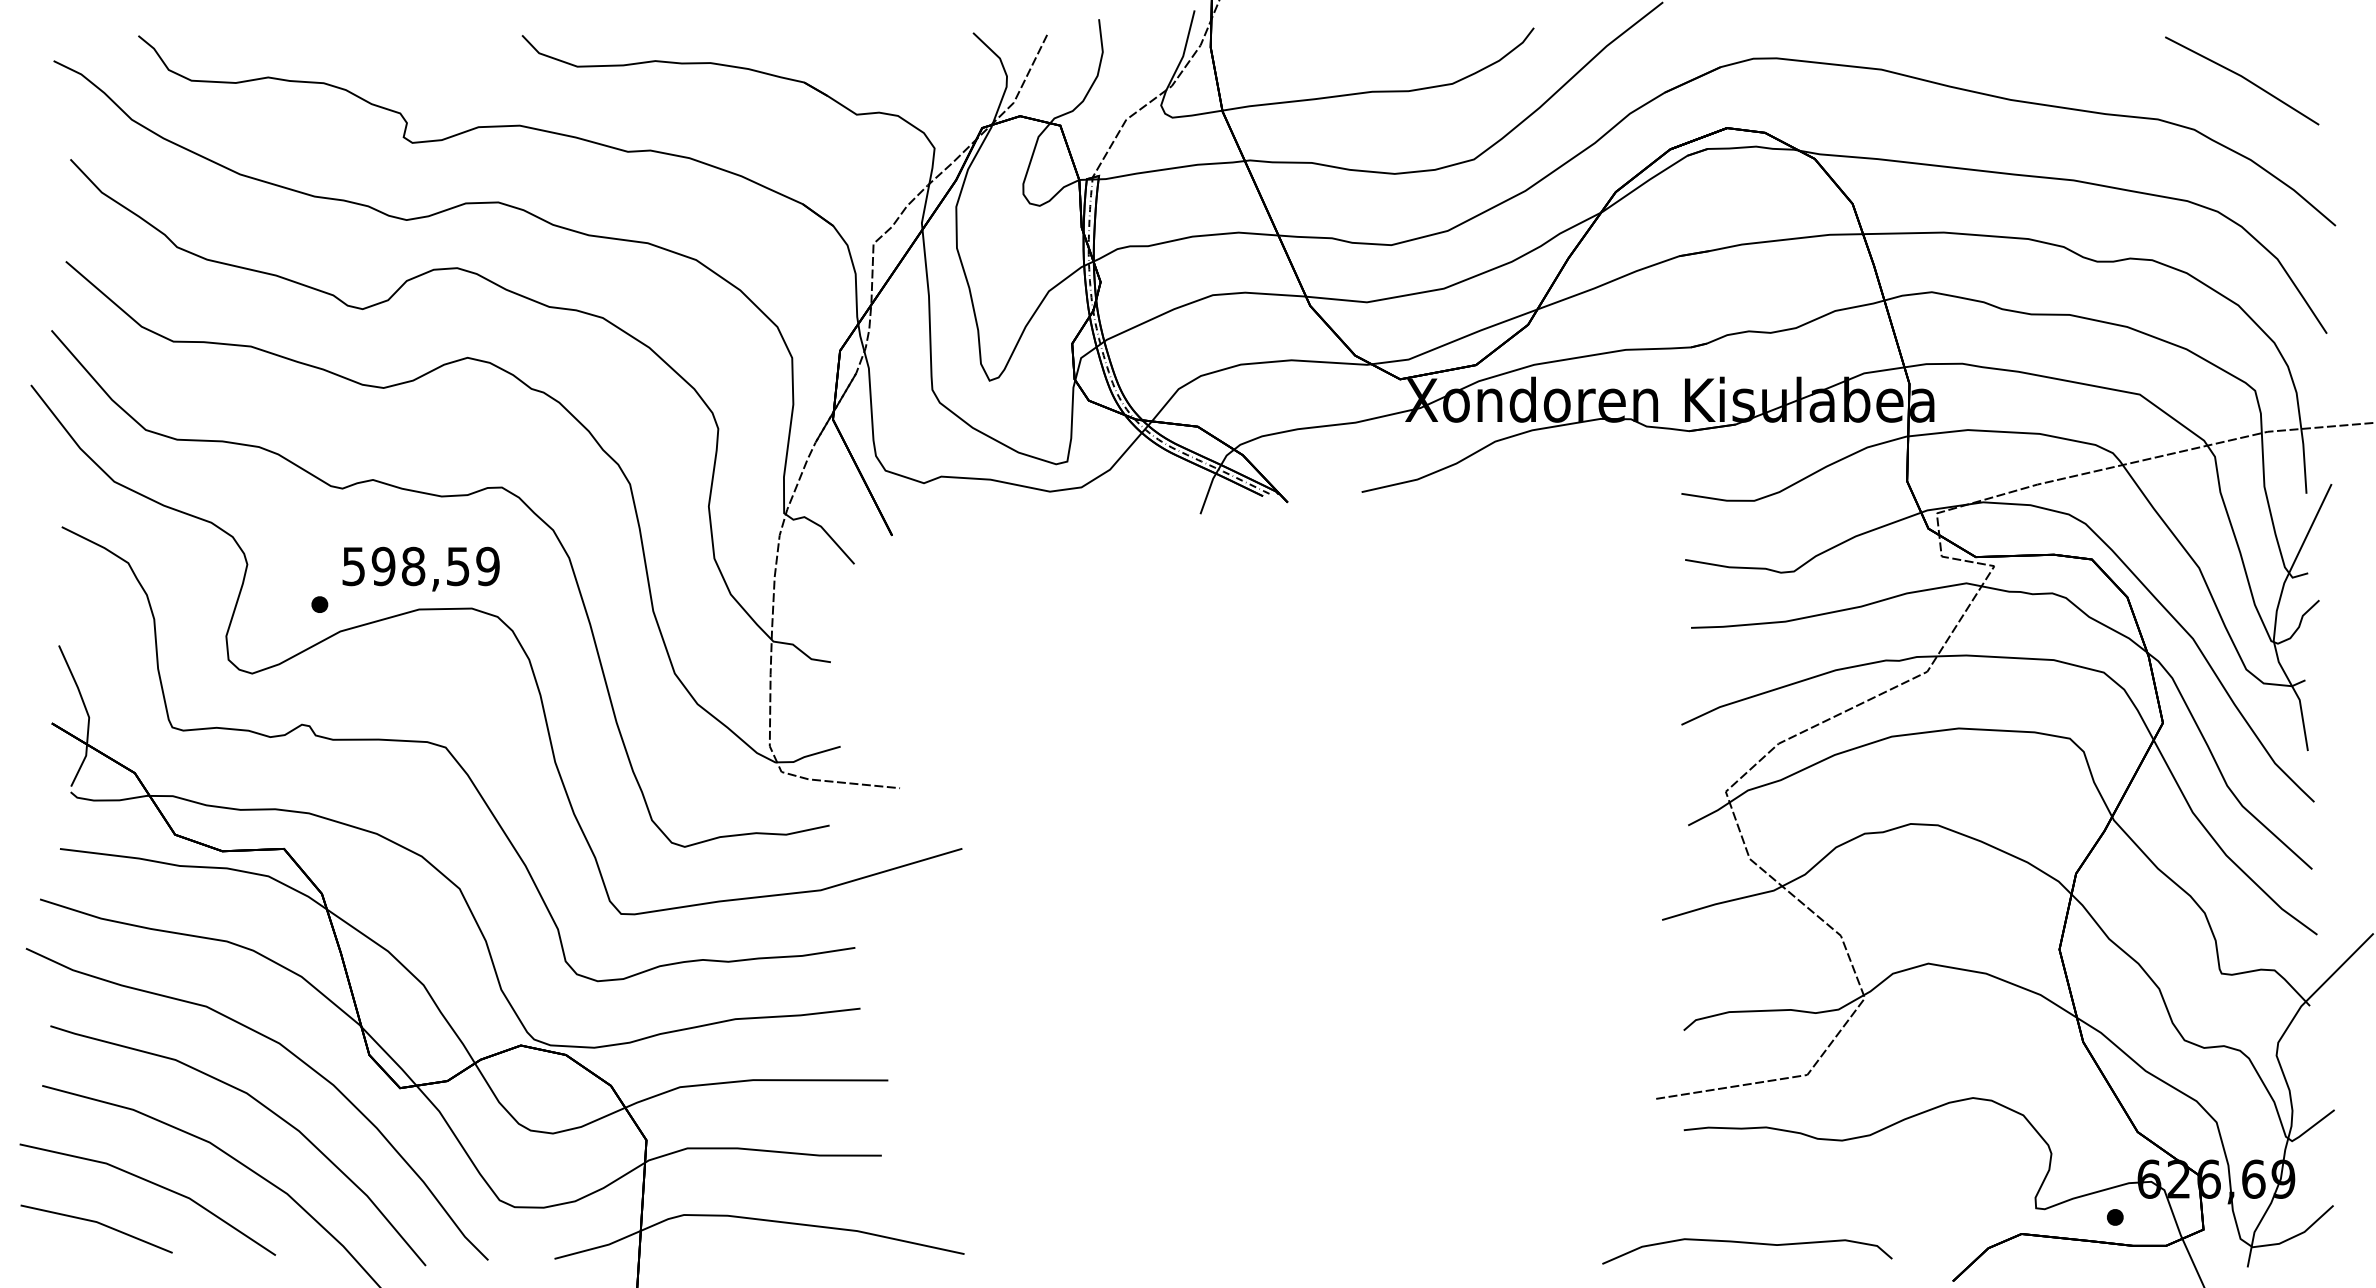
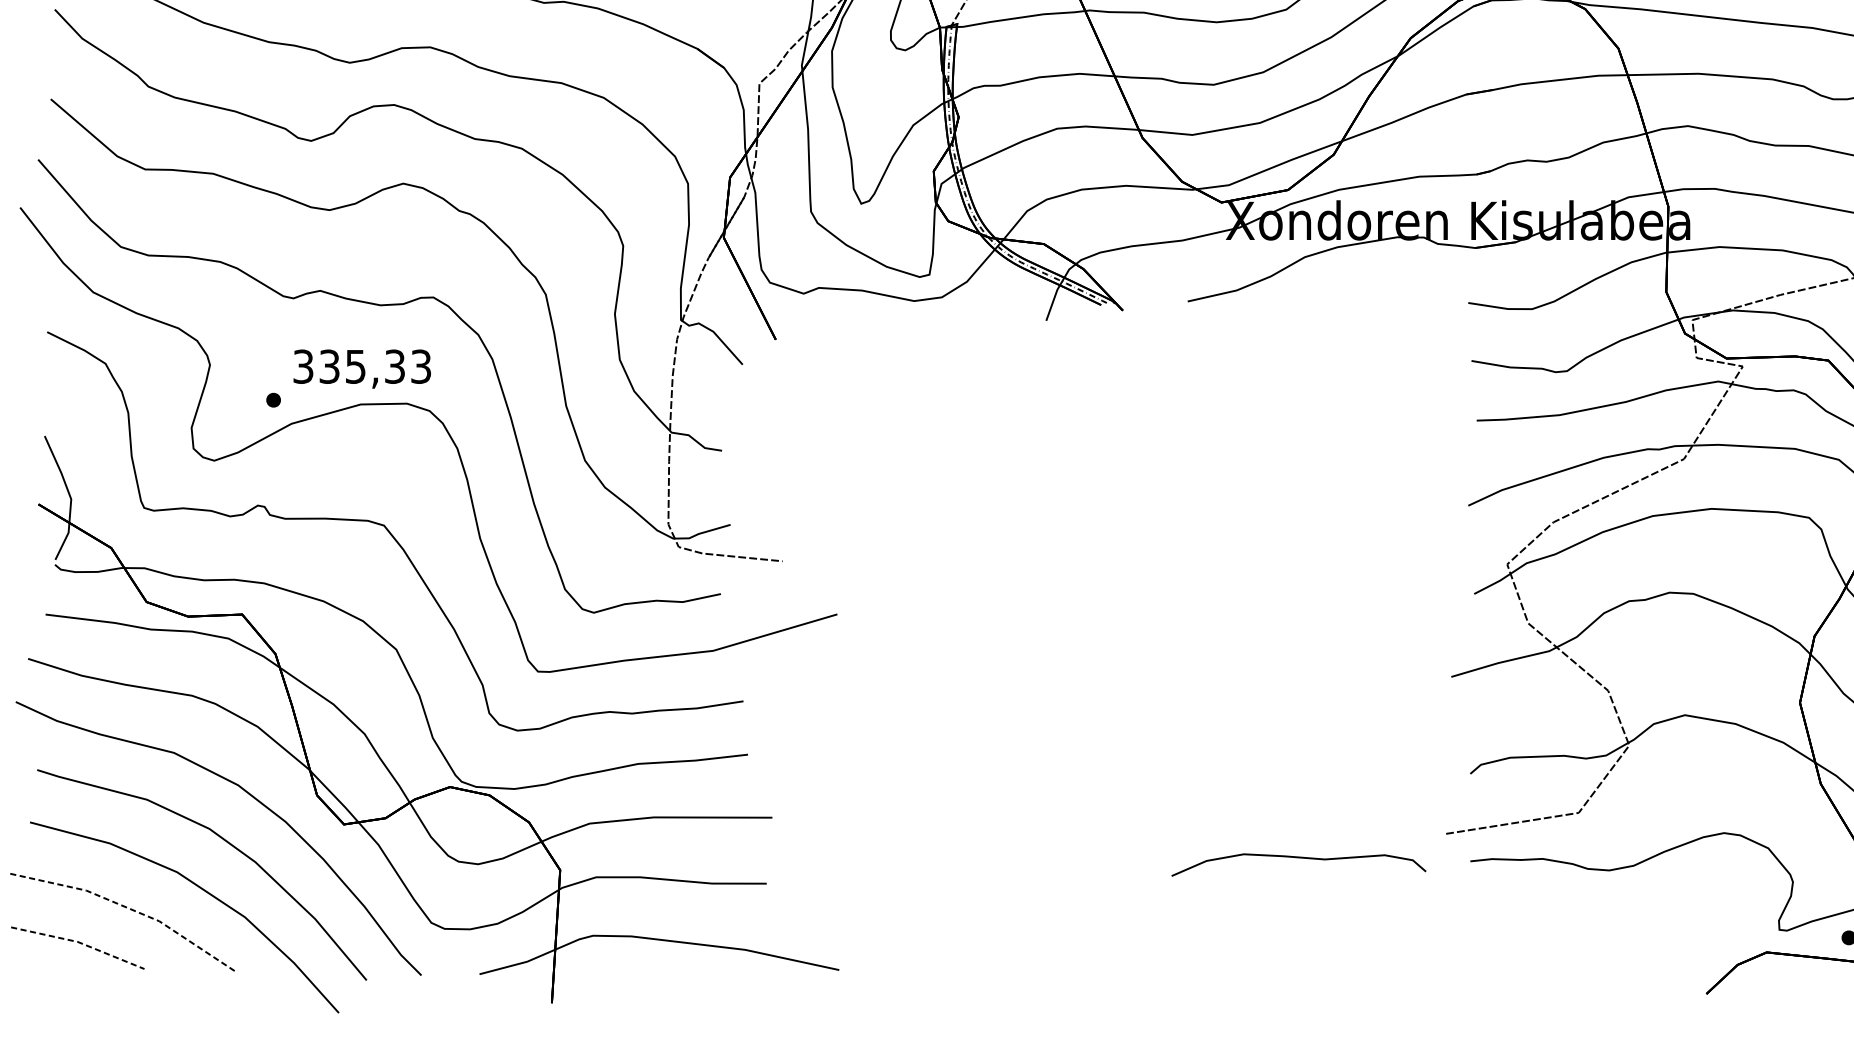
text: (421, 566) -> (362, 366), 598,59 -> 335,33
line: (154, 1183) -> (128, 908), solid -> dashed
line: (98, 1222) -> (79, 942), solid -> dashed
curve: (1747, 1243) -> (1299, 858), moved

